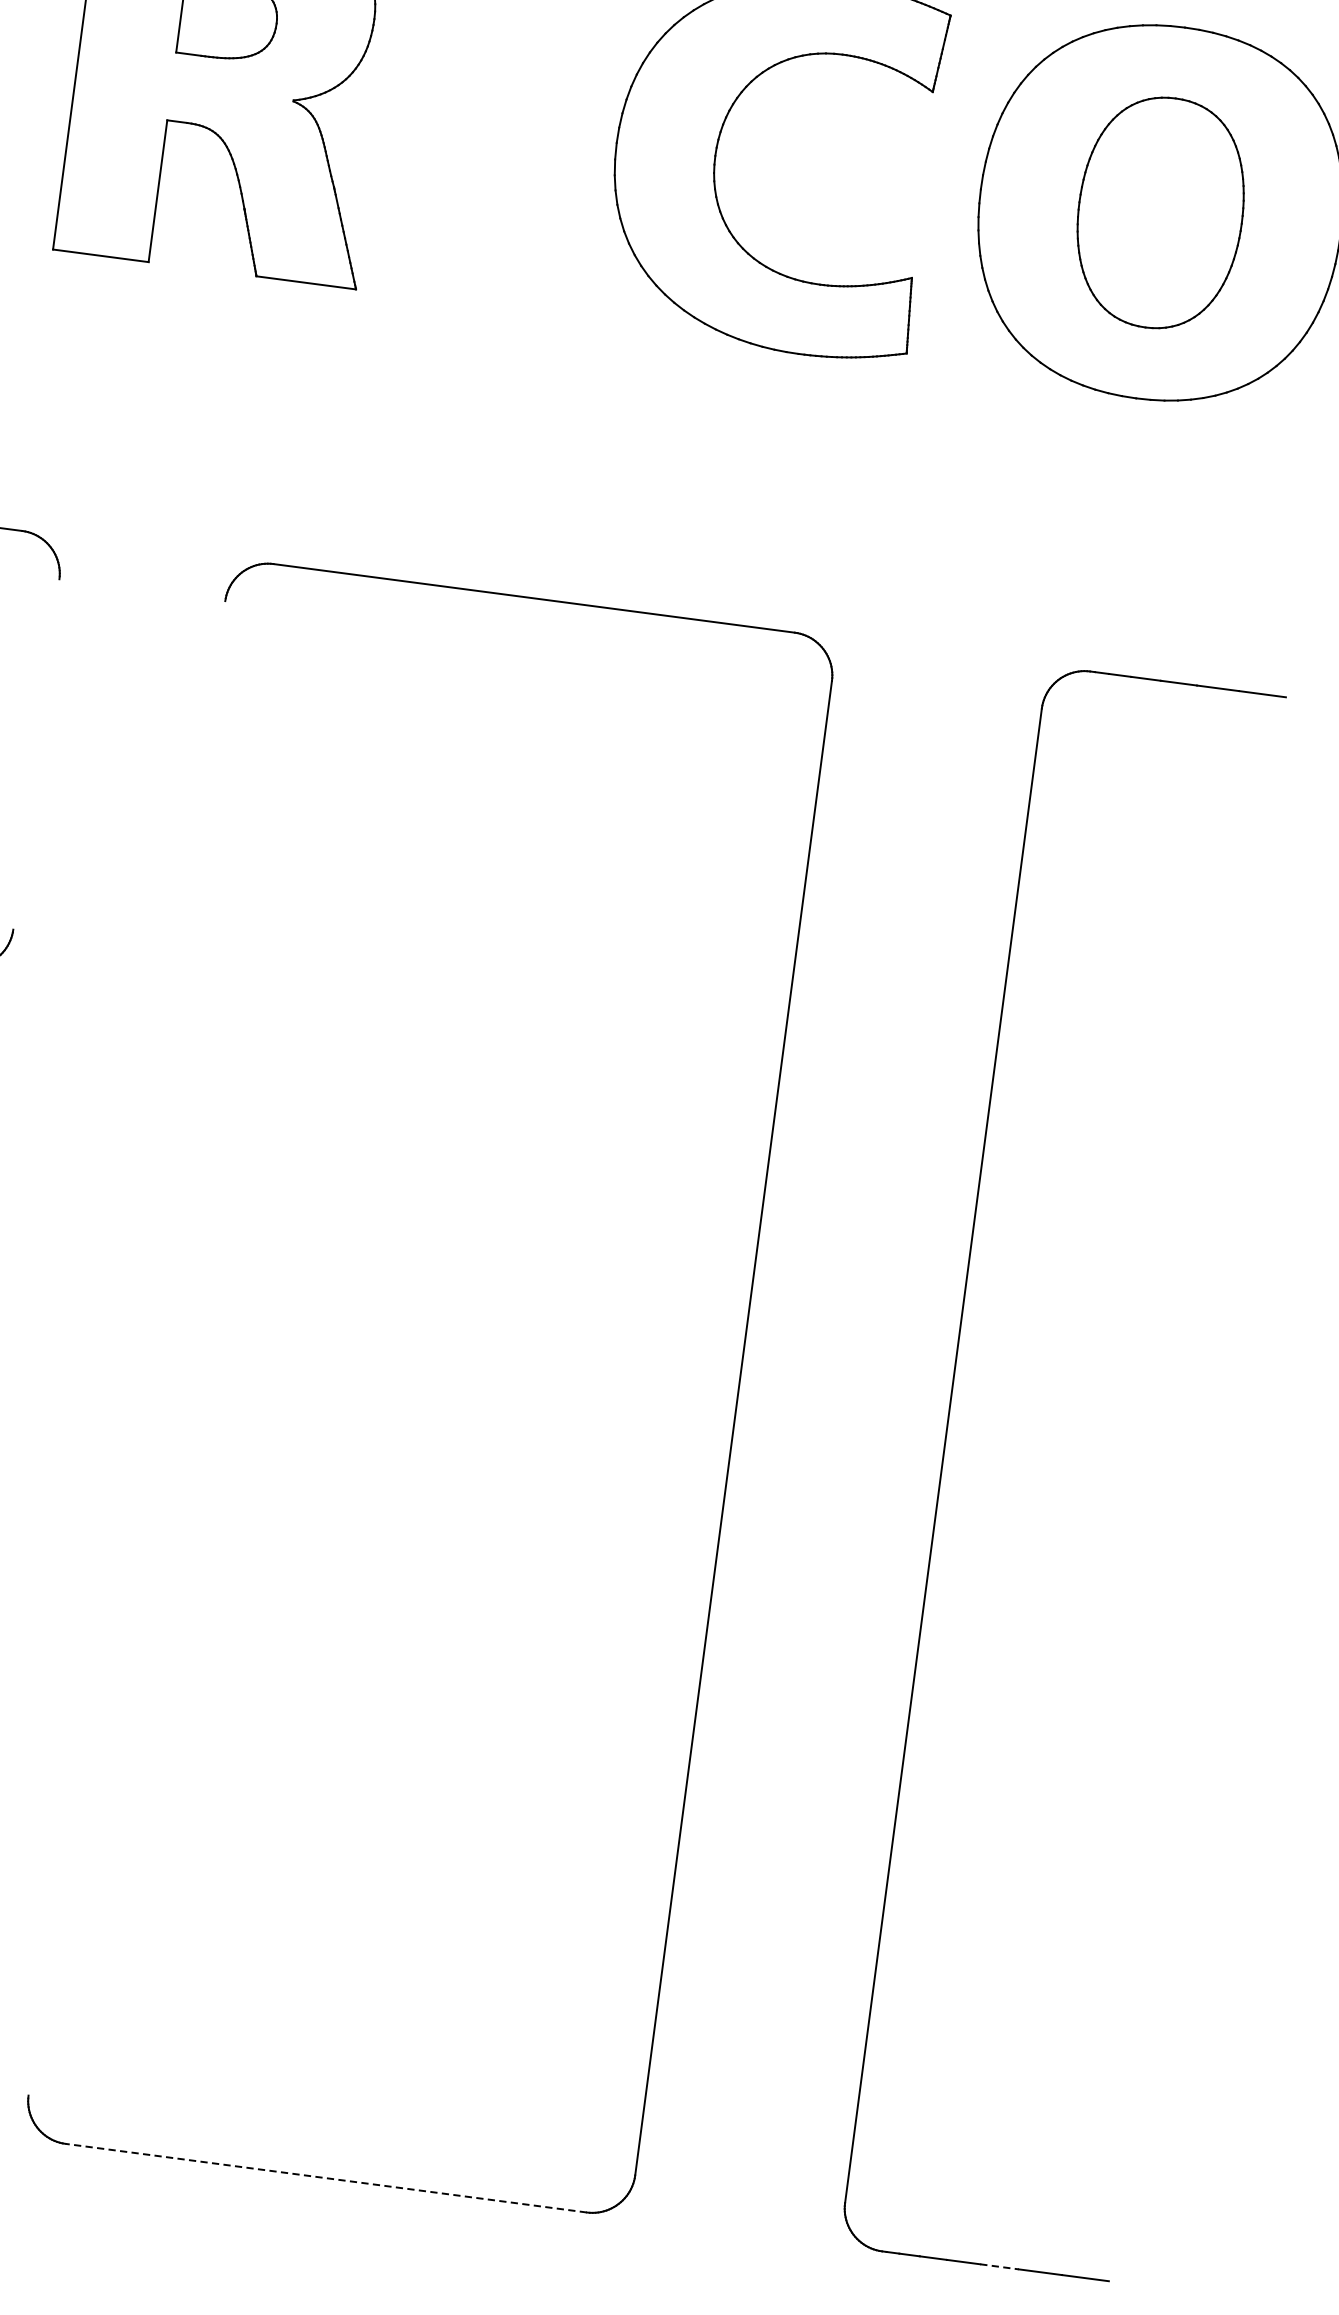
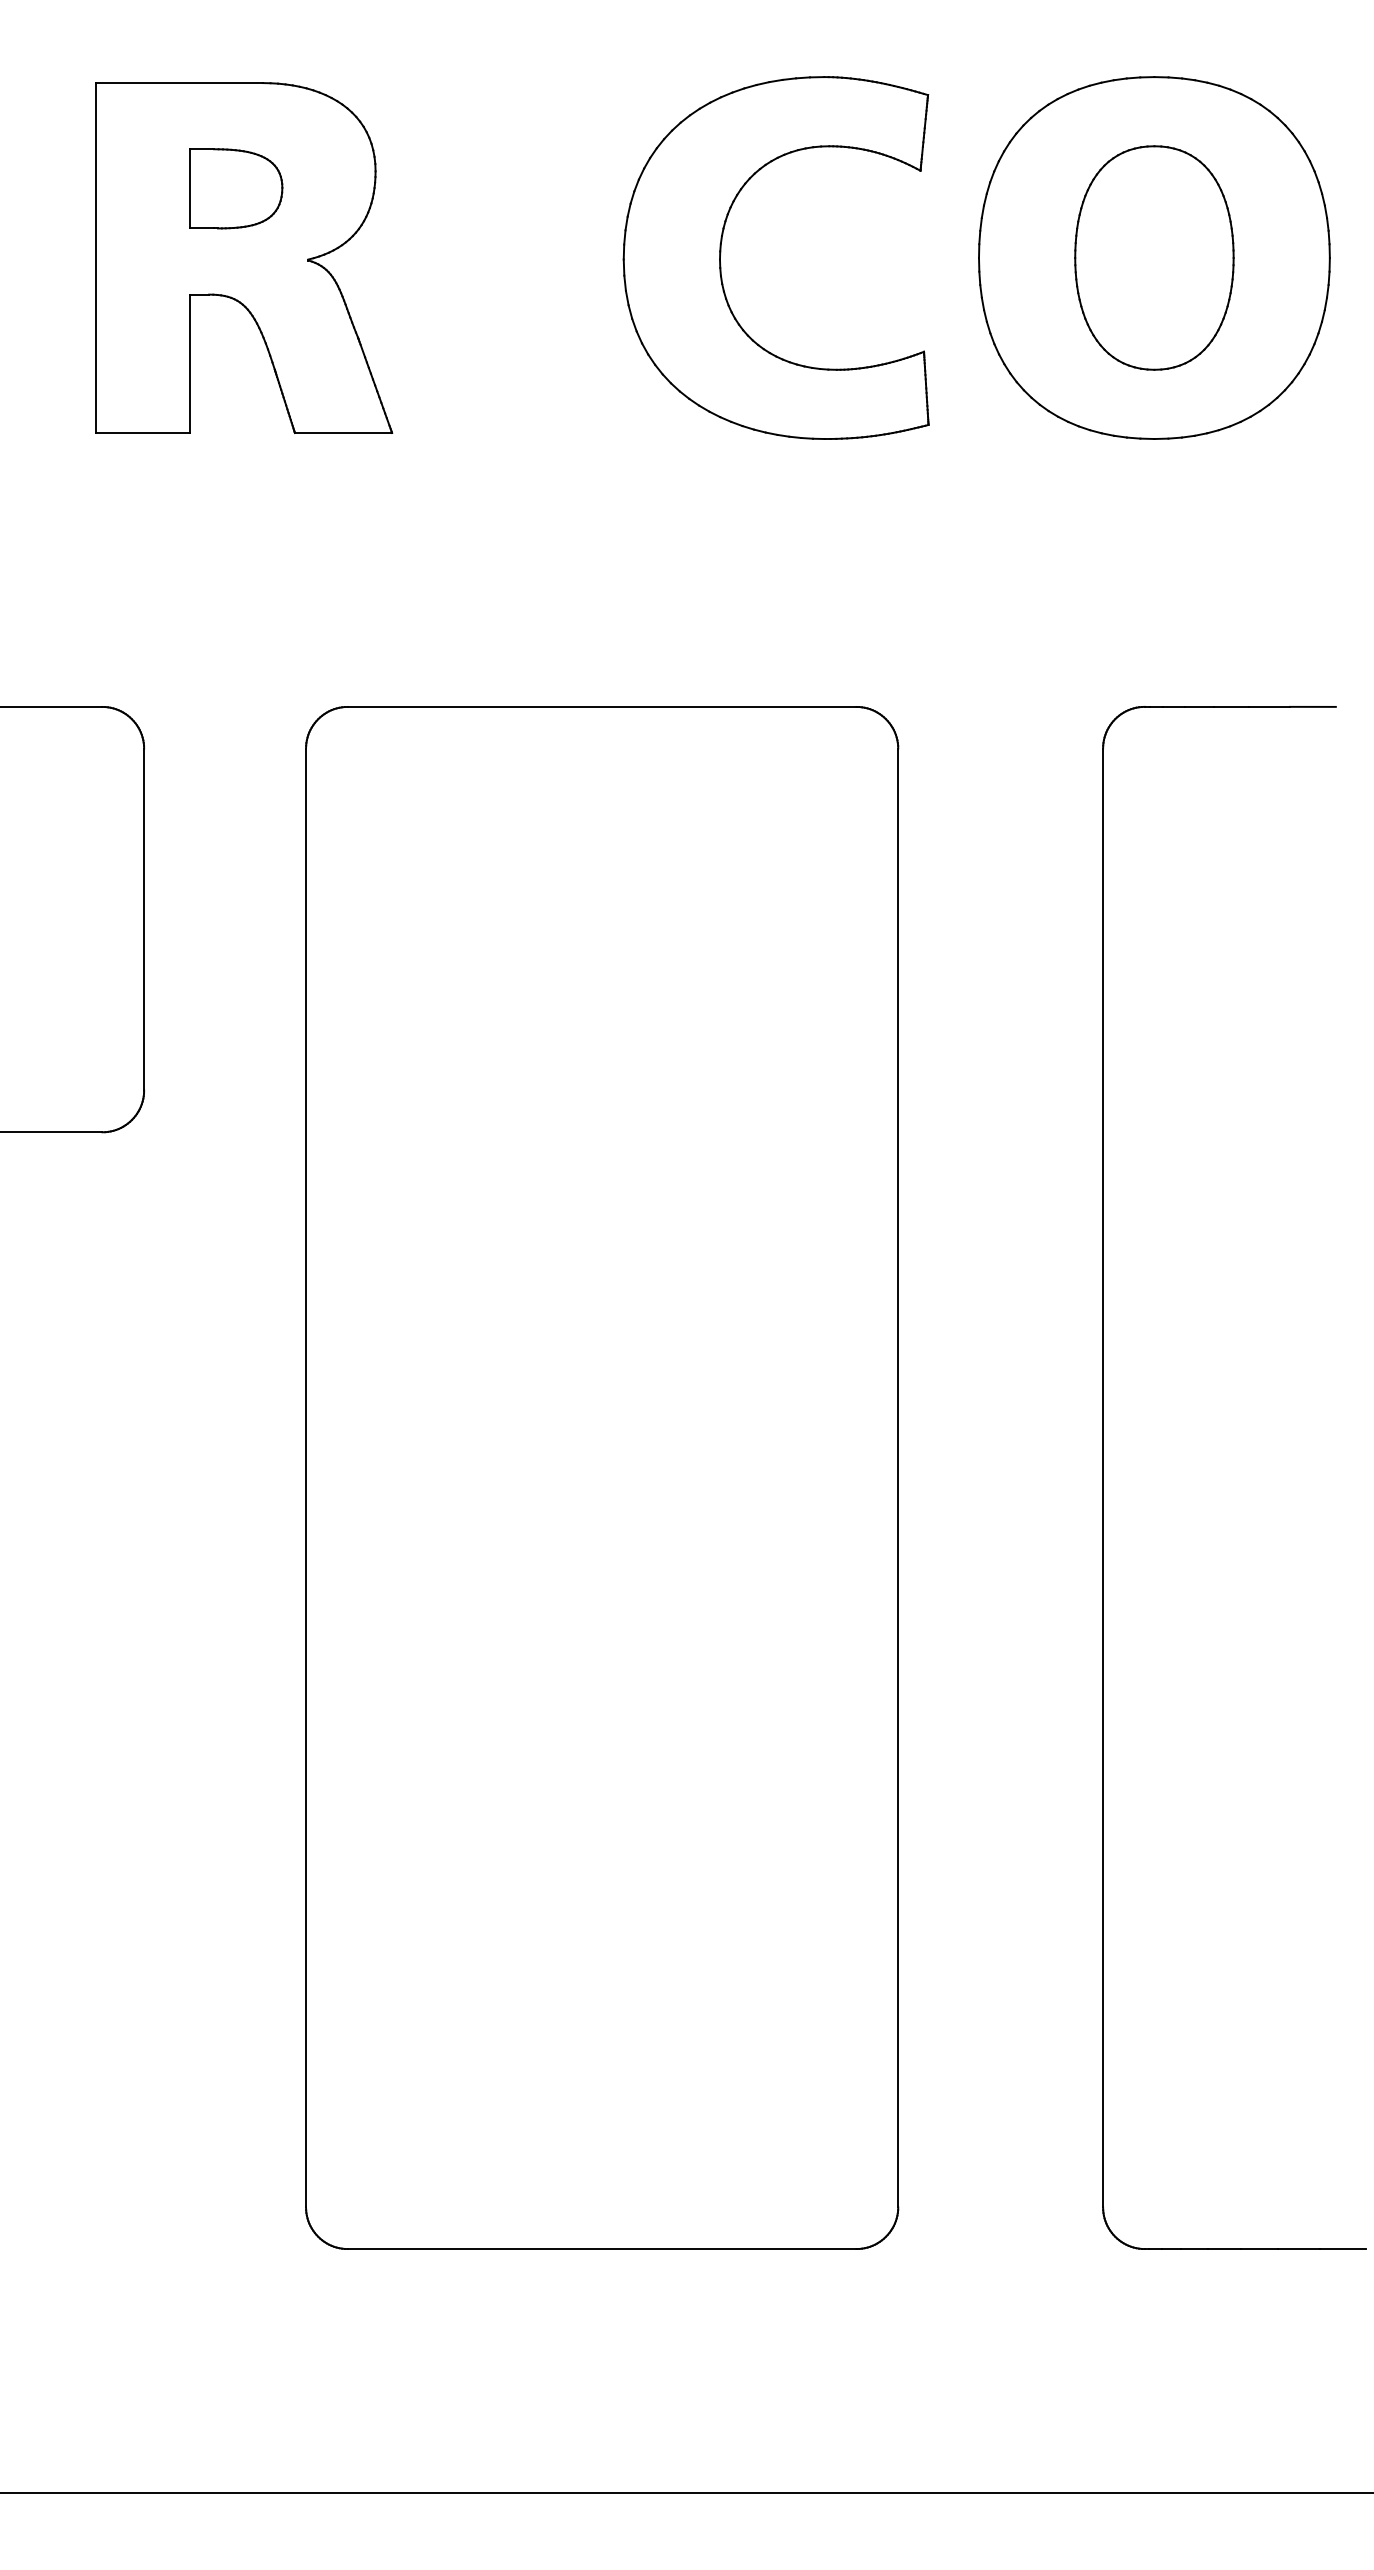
line: (36, 754) -> (144, 919), added
line: (127, 1347) -> (306, 1477), added
line: (325, 2178) -> (601, 2249), dashed -> solid
line: (999, 2267) -> (1259, 2249), dashed -> solid

